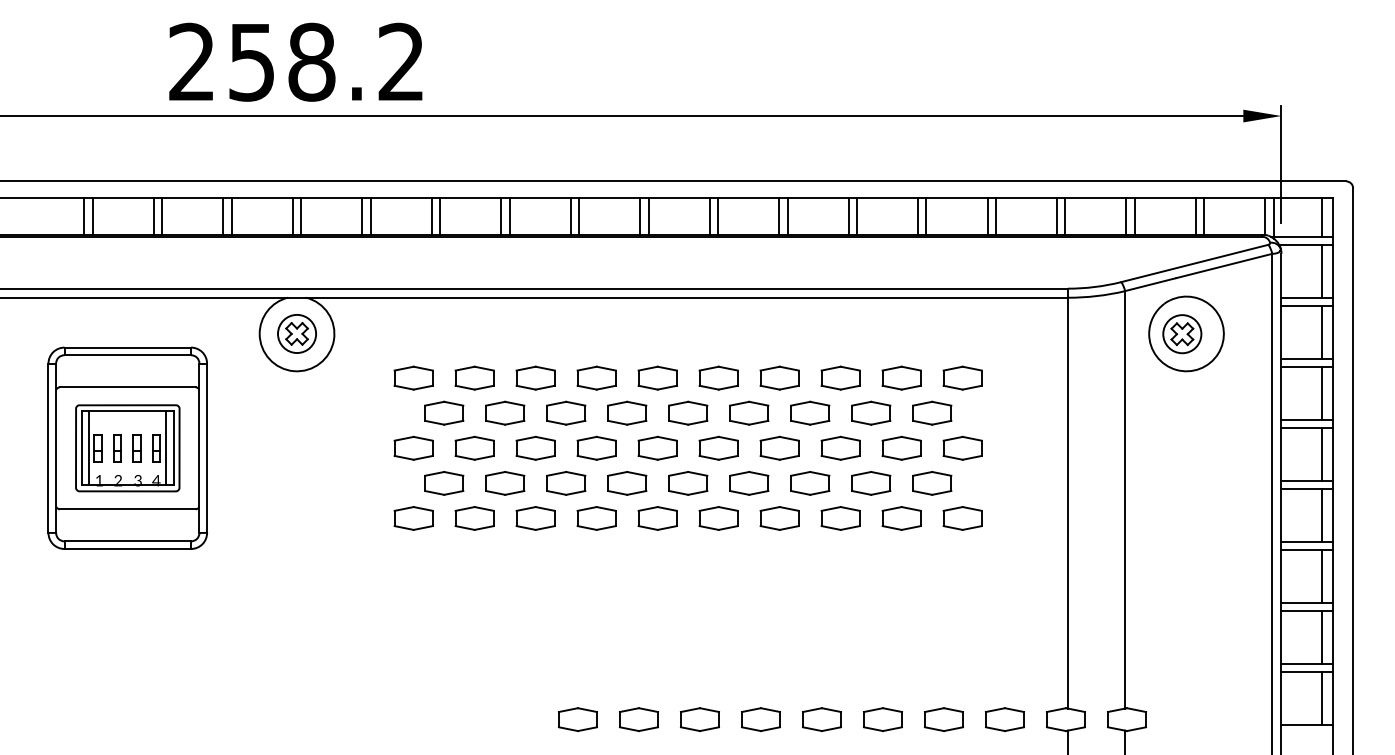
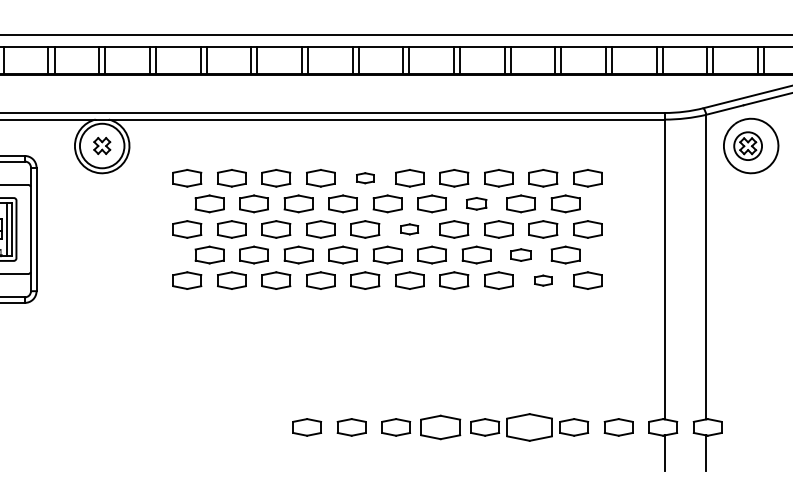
circle: (297, 333) -> (102, 145), size x1.6
part: (657, 377) -> (365, 177), size x0.6
part: (810, 412) -> (476, 203), size x0.7
part: (718, 447) -> (409, 228), size x0.6
part: (871, 483) -> (521, 255), size x0.7
part: (901, 518) -> (543, 280), size x0.6
part: (760, 719) -> (440, 427), size x1.4
part: (882, 719) -> (529, 427), size x1.6

